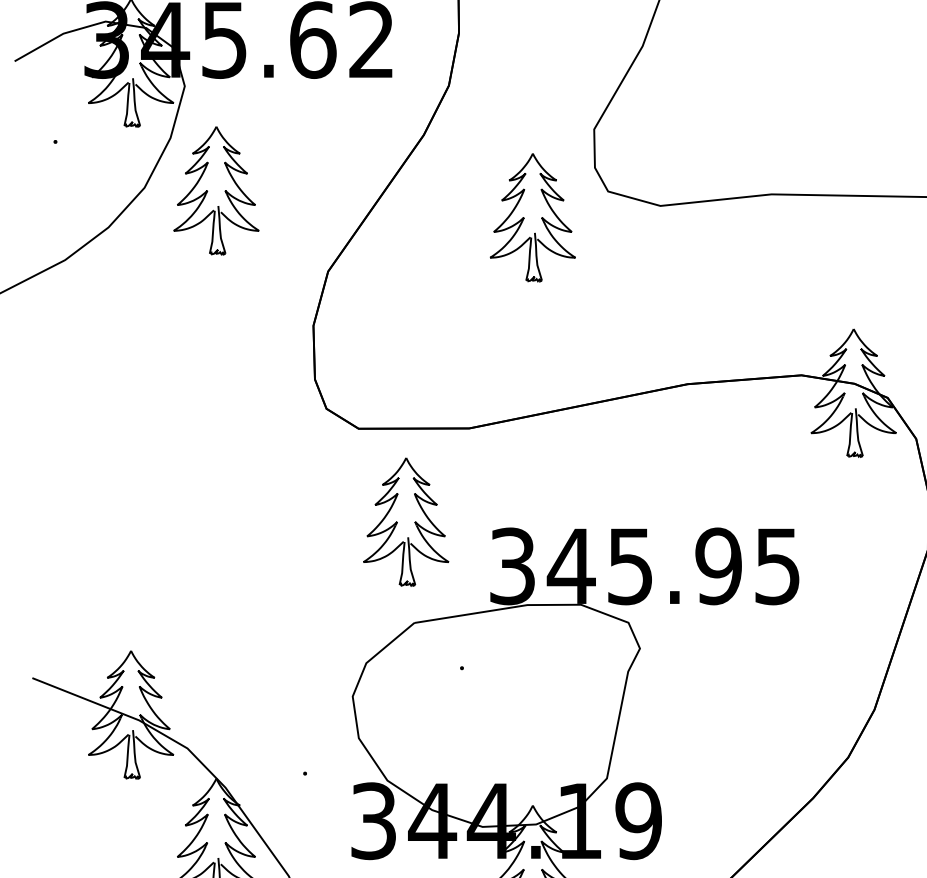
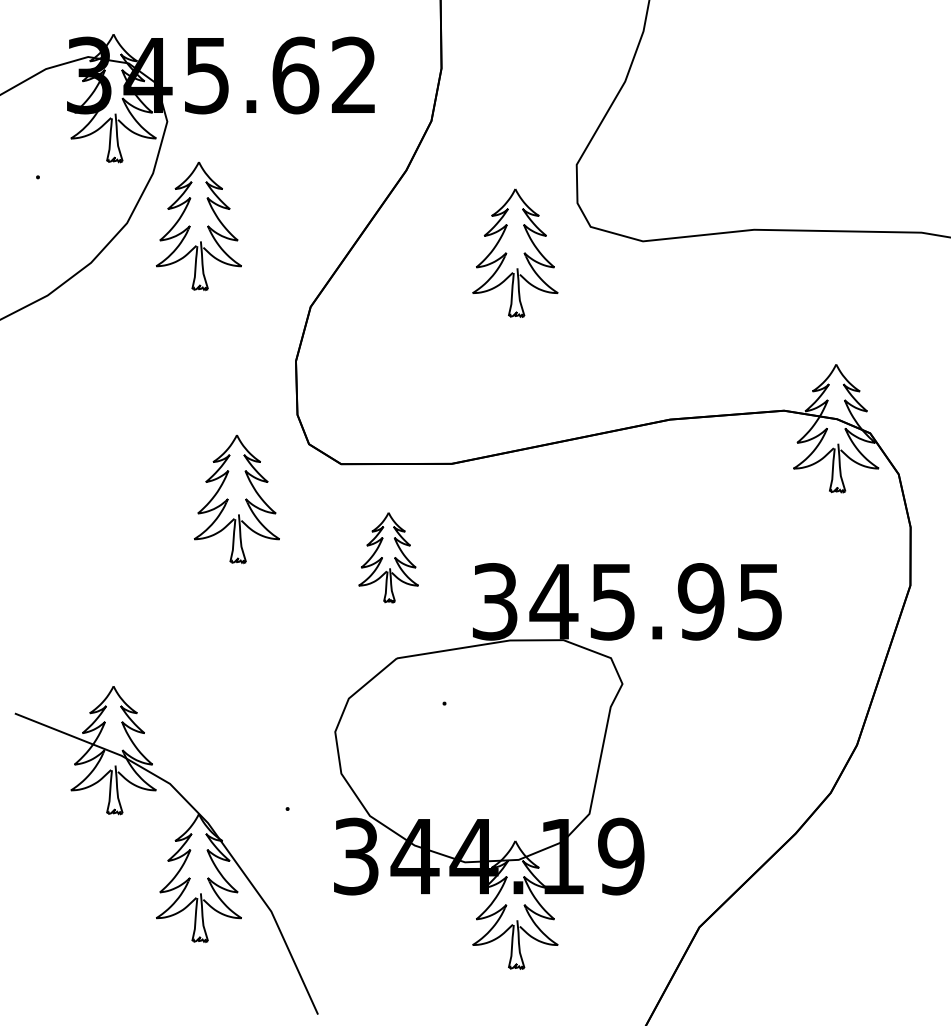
part: (253, 464) -> (236, 499), added
part: (405, 522) -> (388, 557), size x0.7

